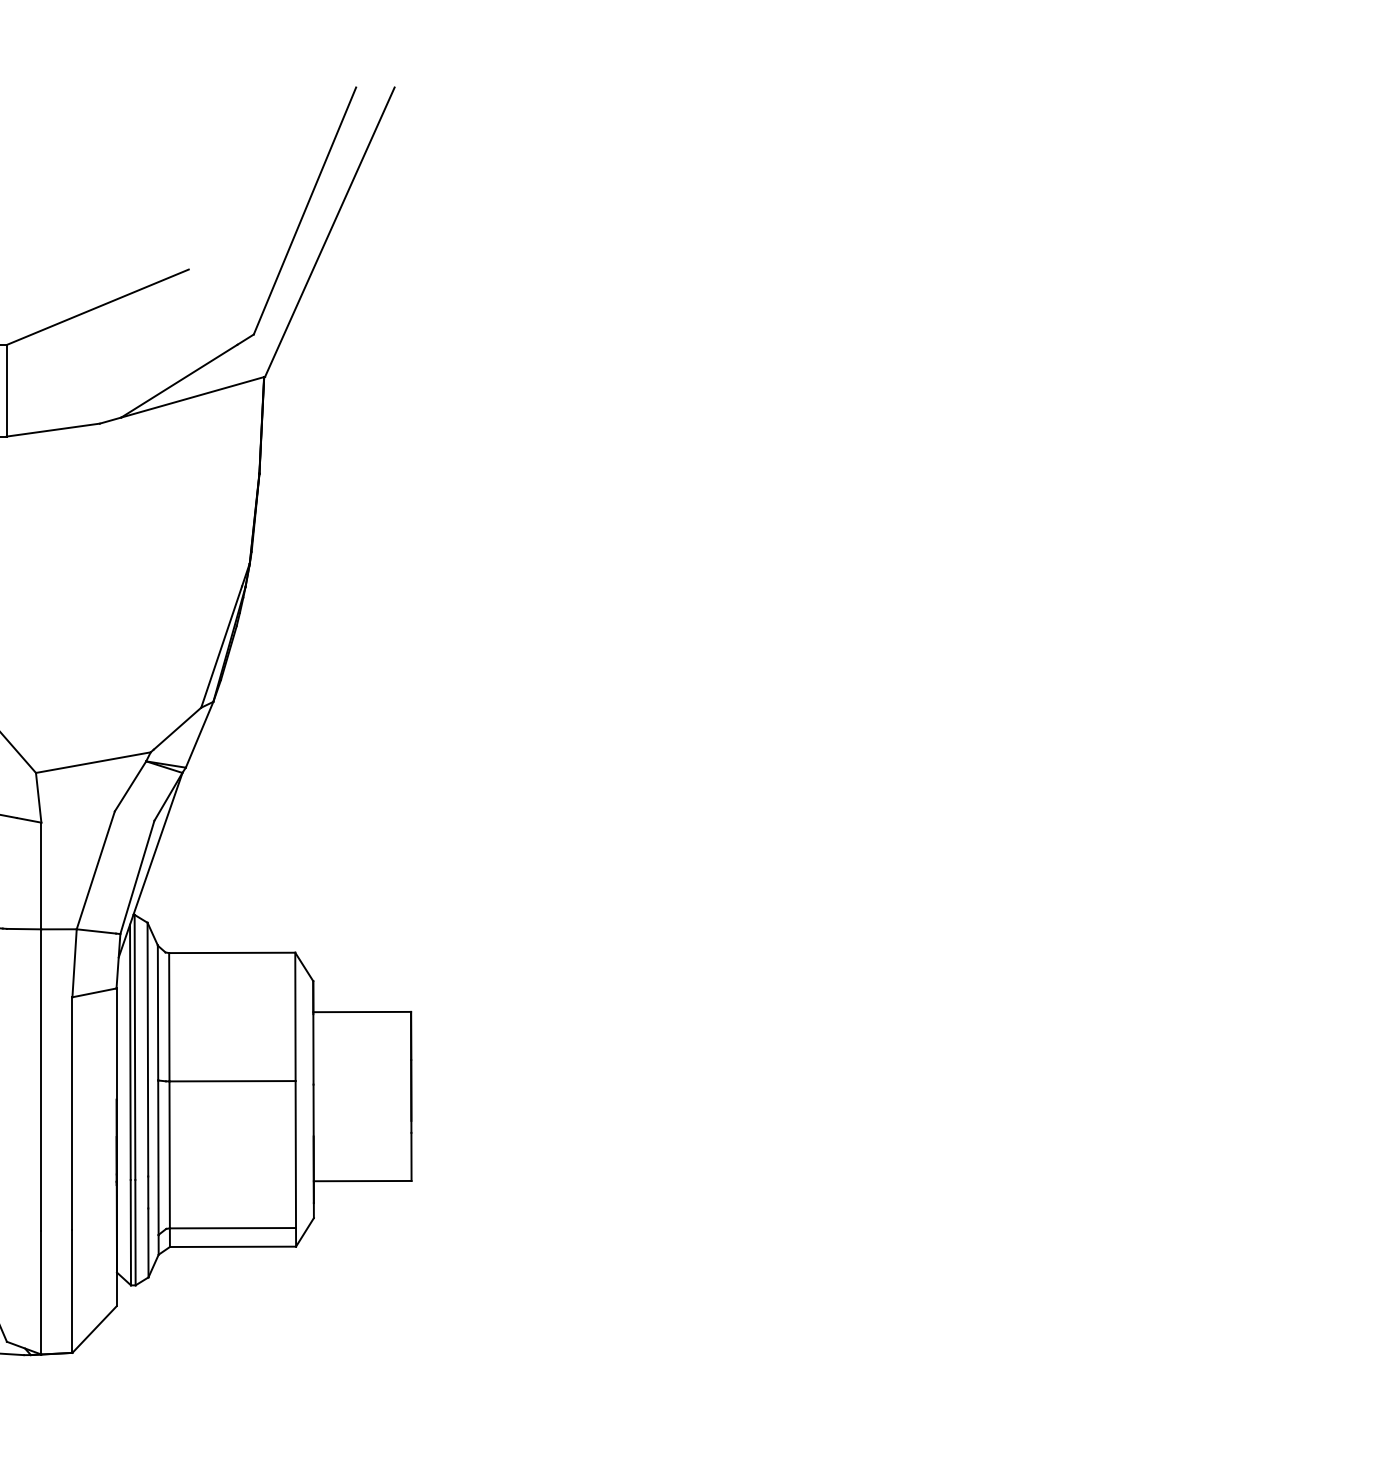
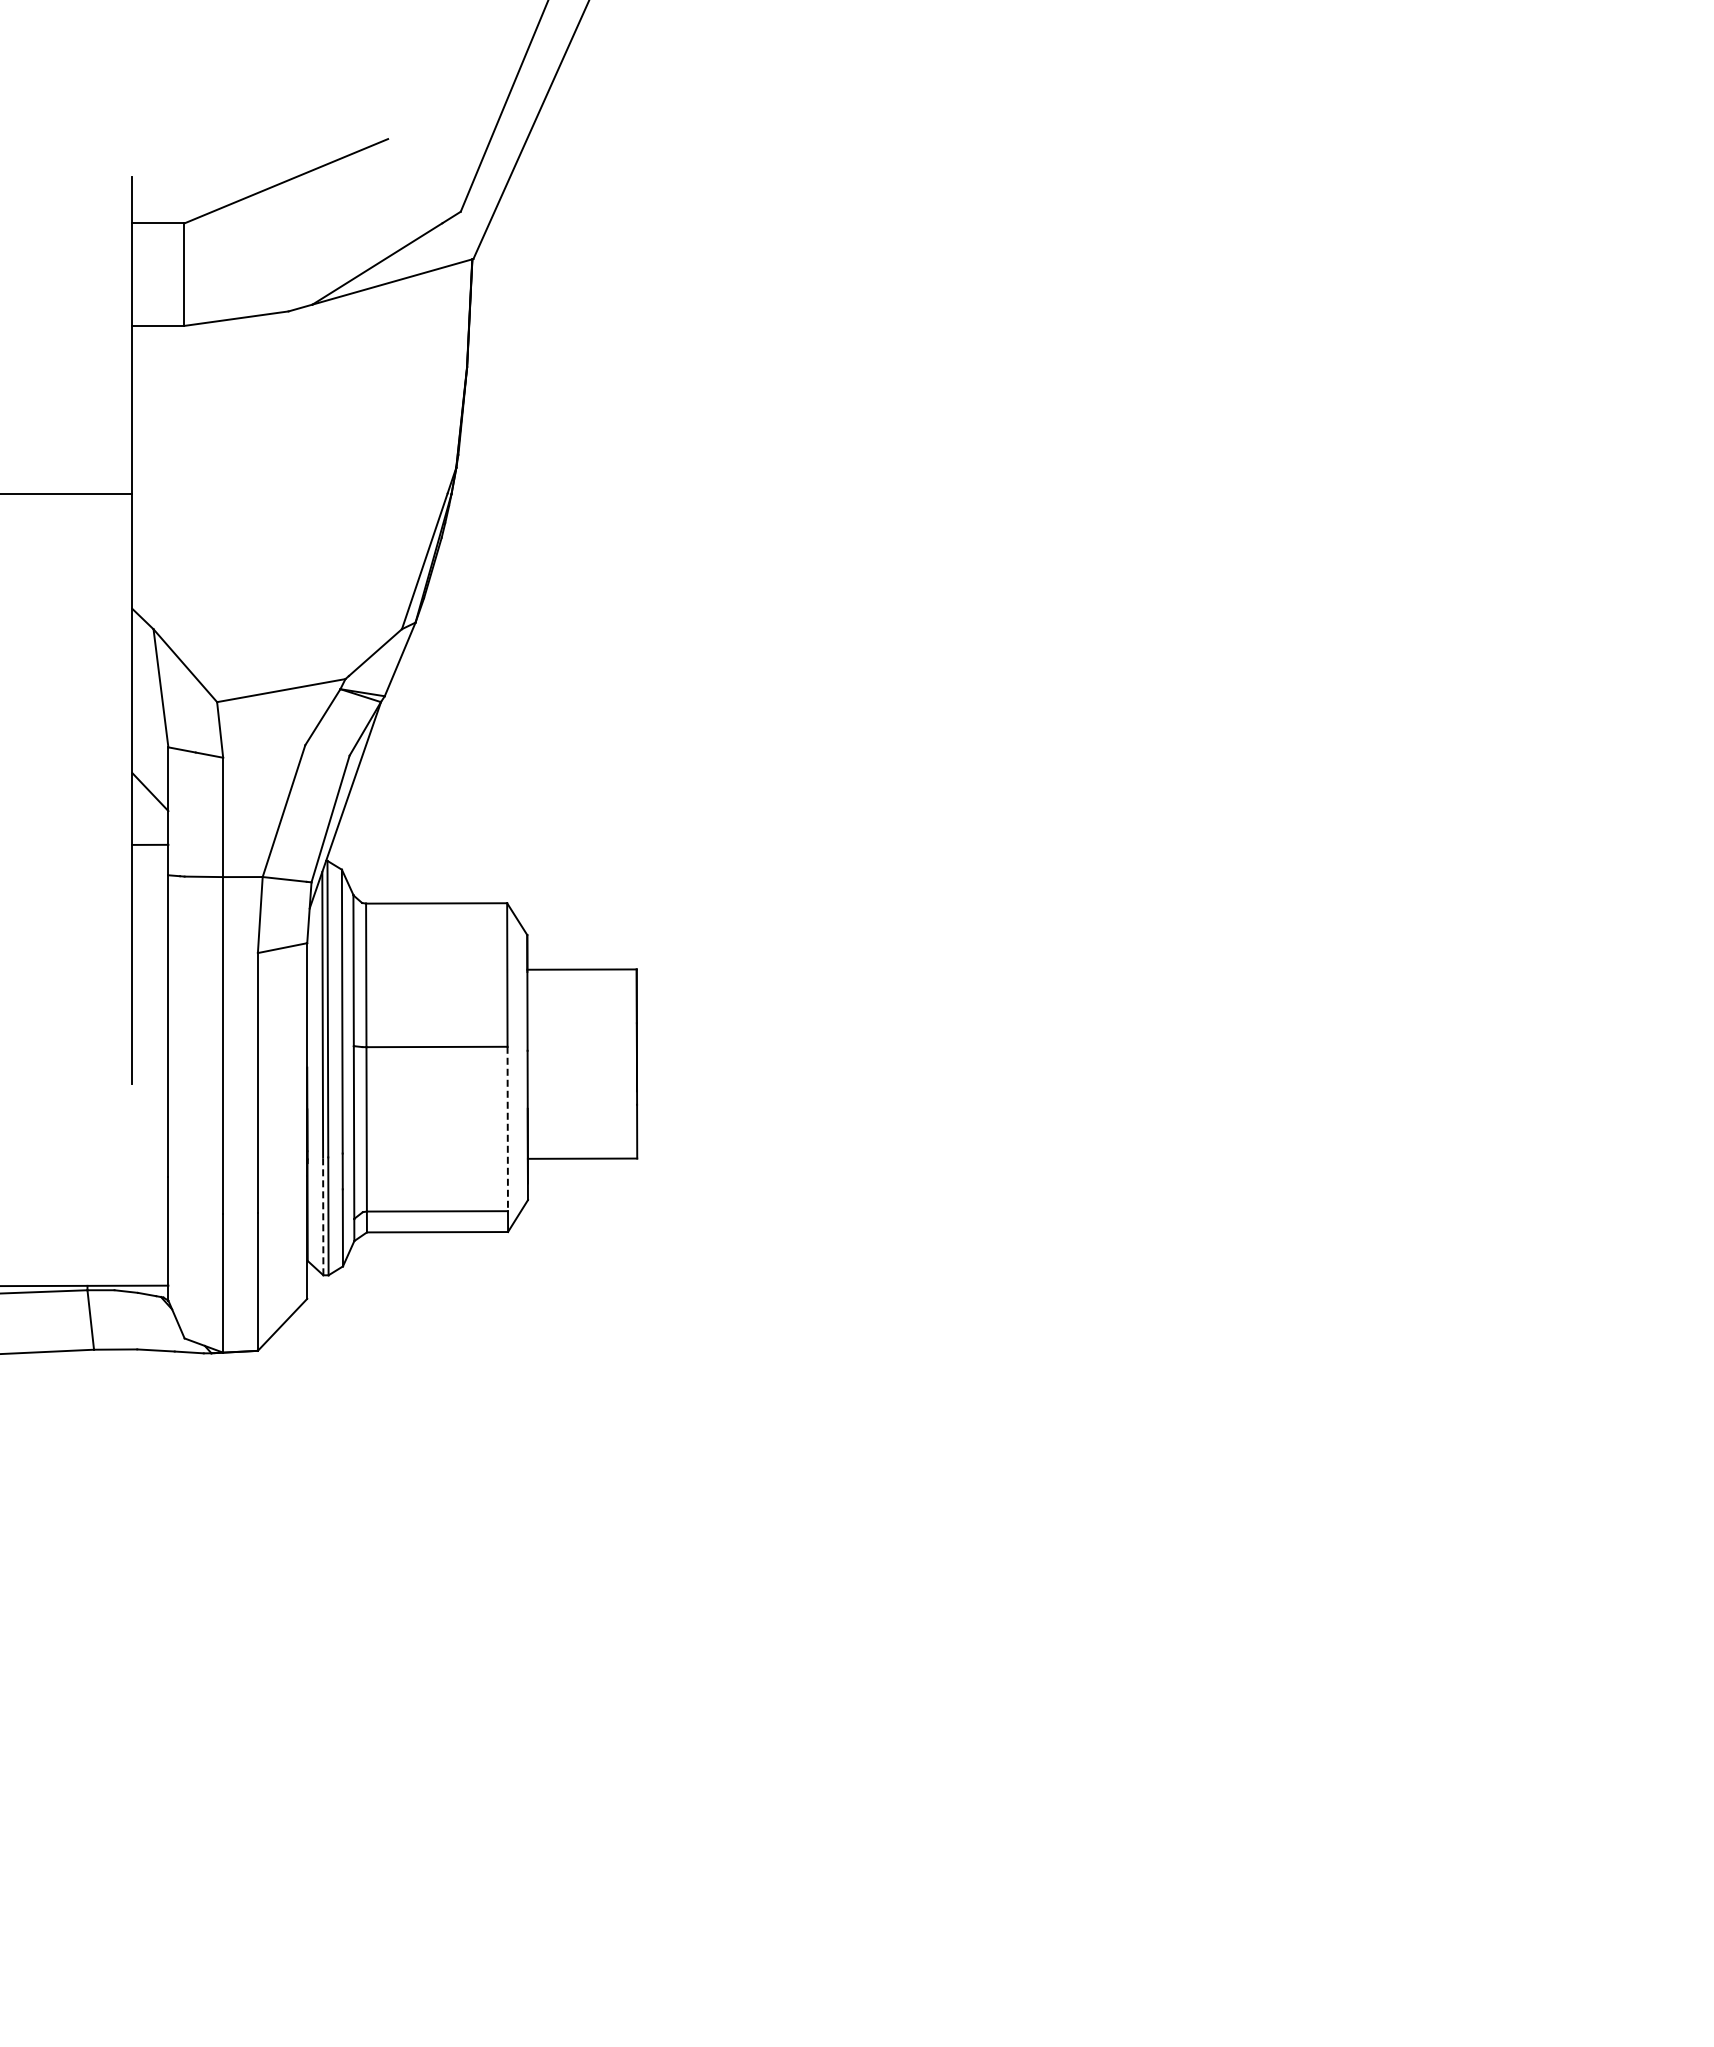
line: (295, 1155) -> (507, 1129), solid -> dashed
line: (131, 1232) -> (323, 1216), solid -> dashed

